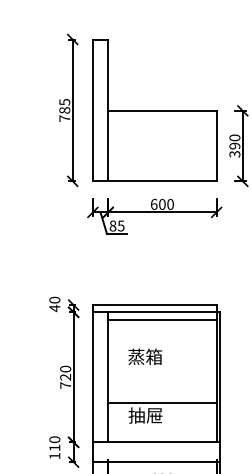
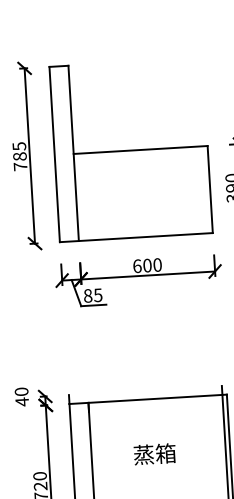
line: (154, 305) -> (145, 391), removed
line: (162, 319) -> (156, 407), removed
text: (145, 356) -> (155, 453), moved

